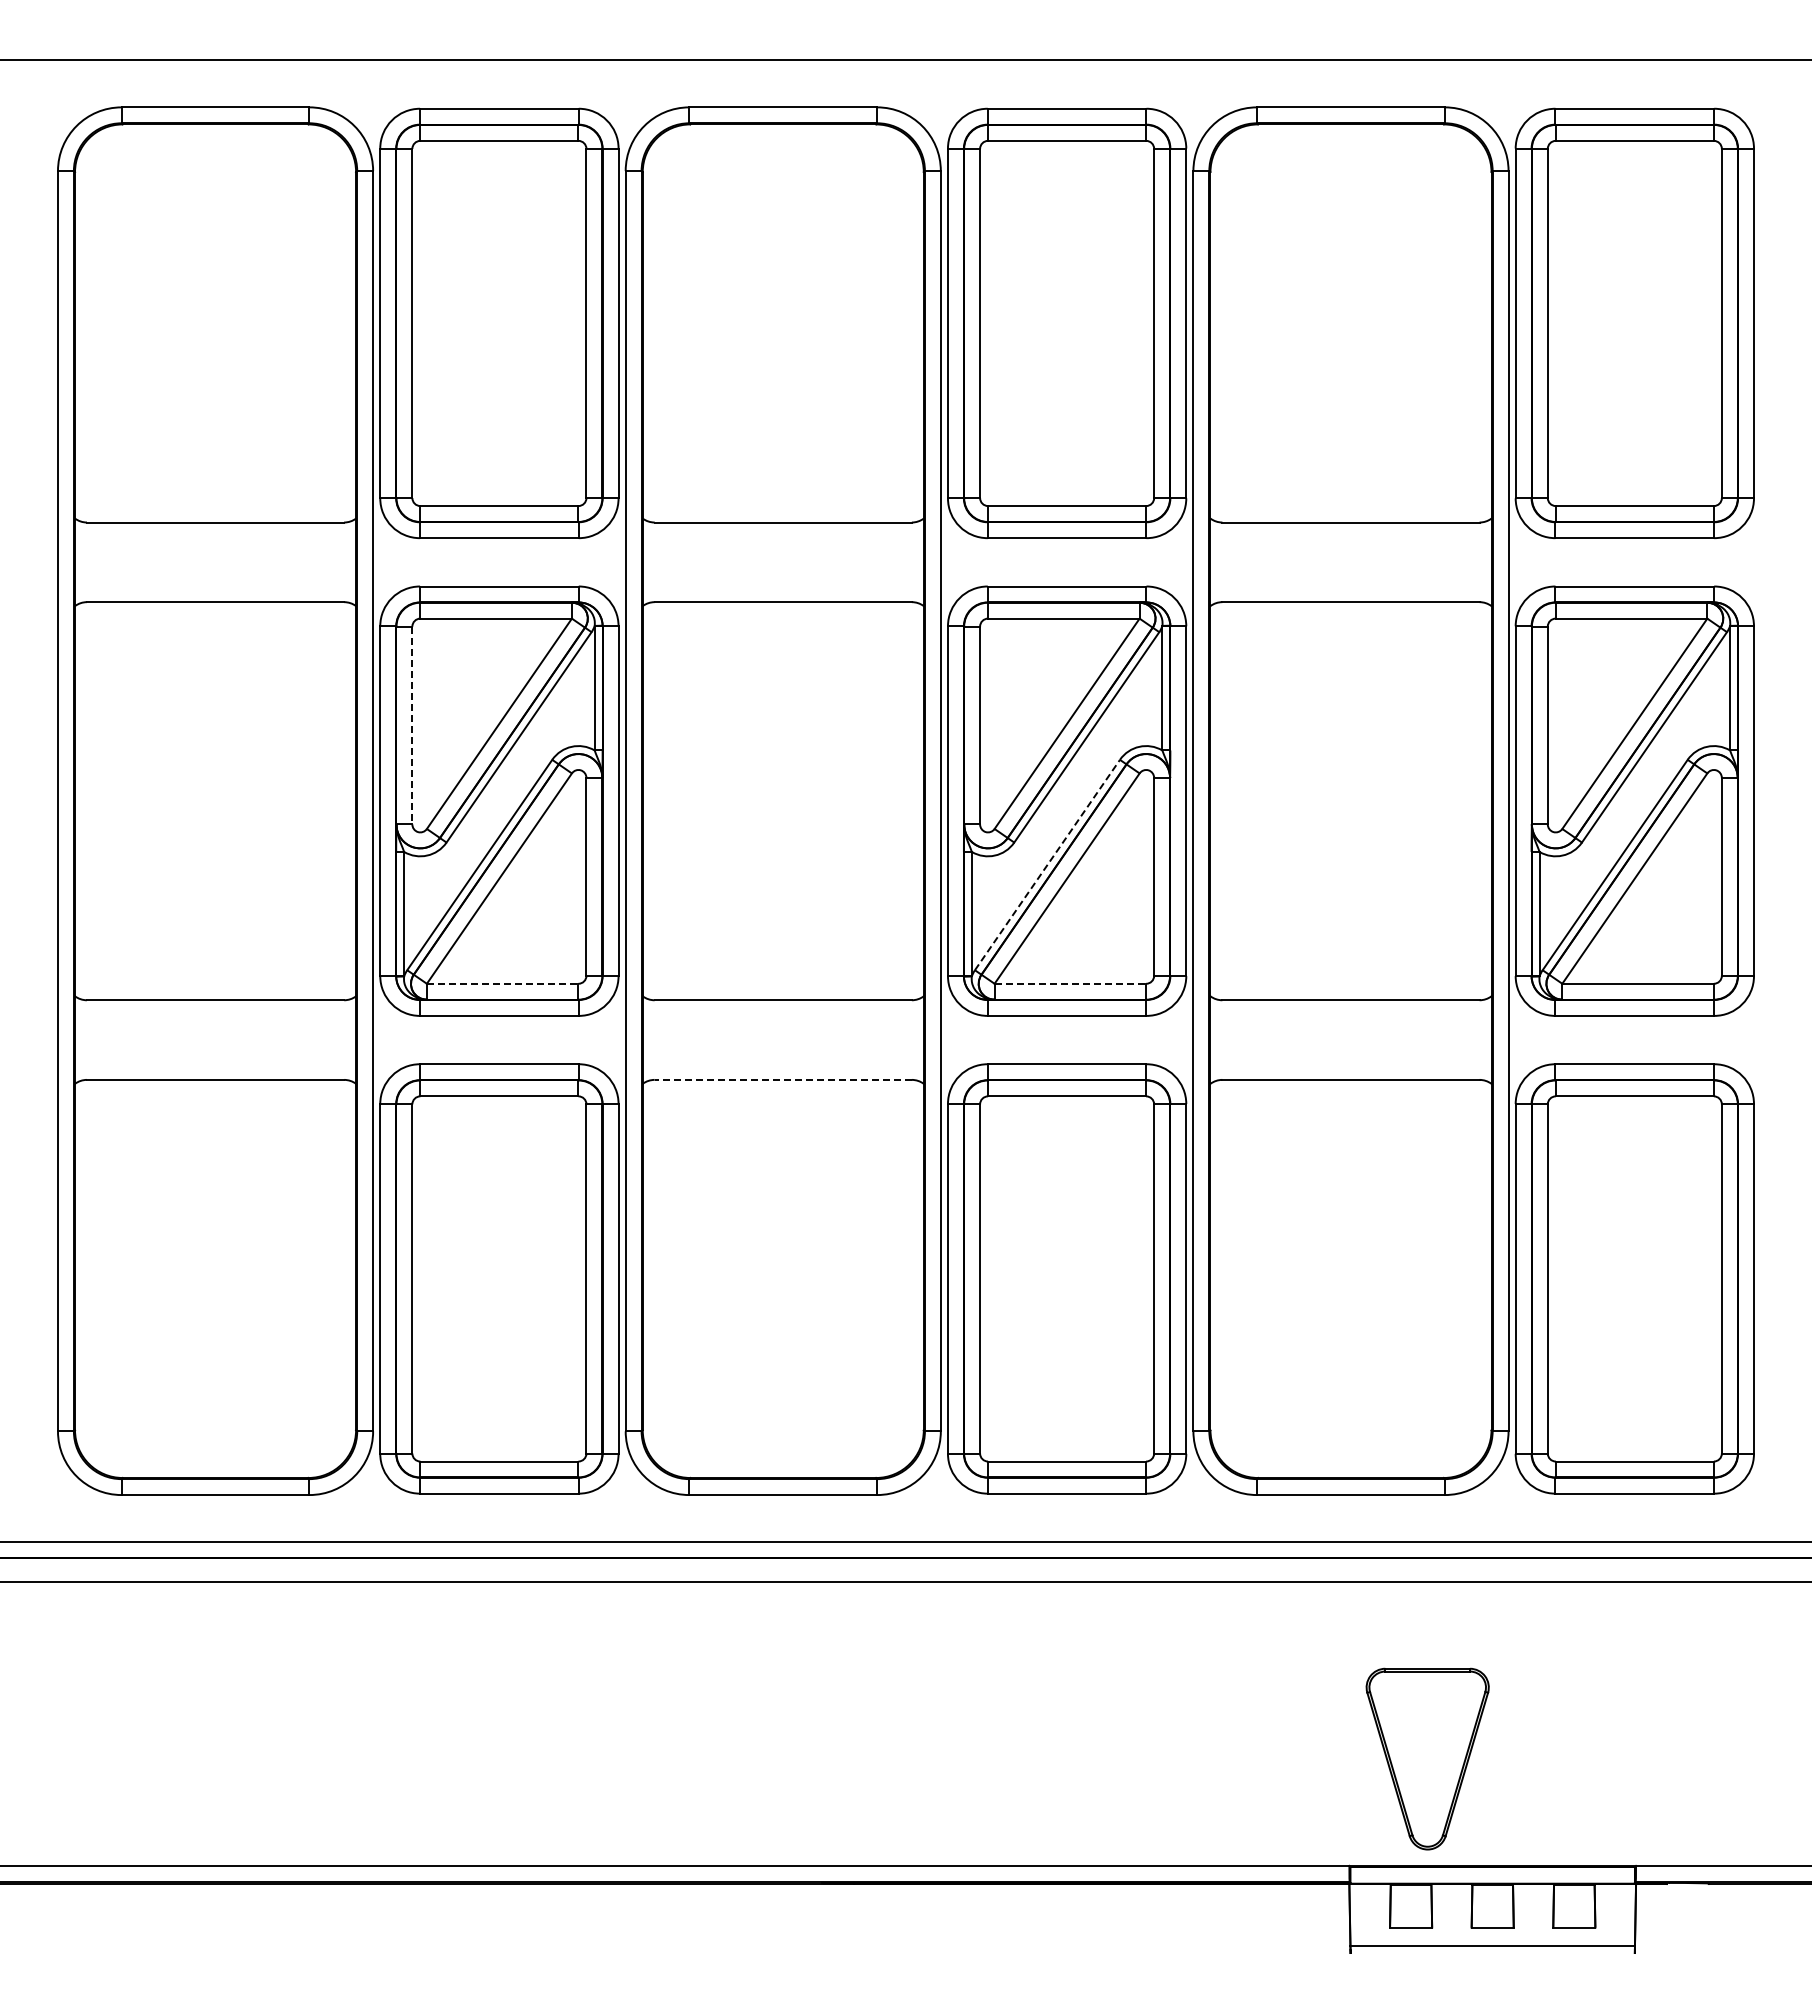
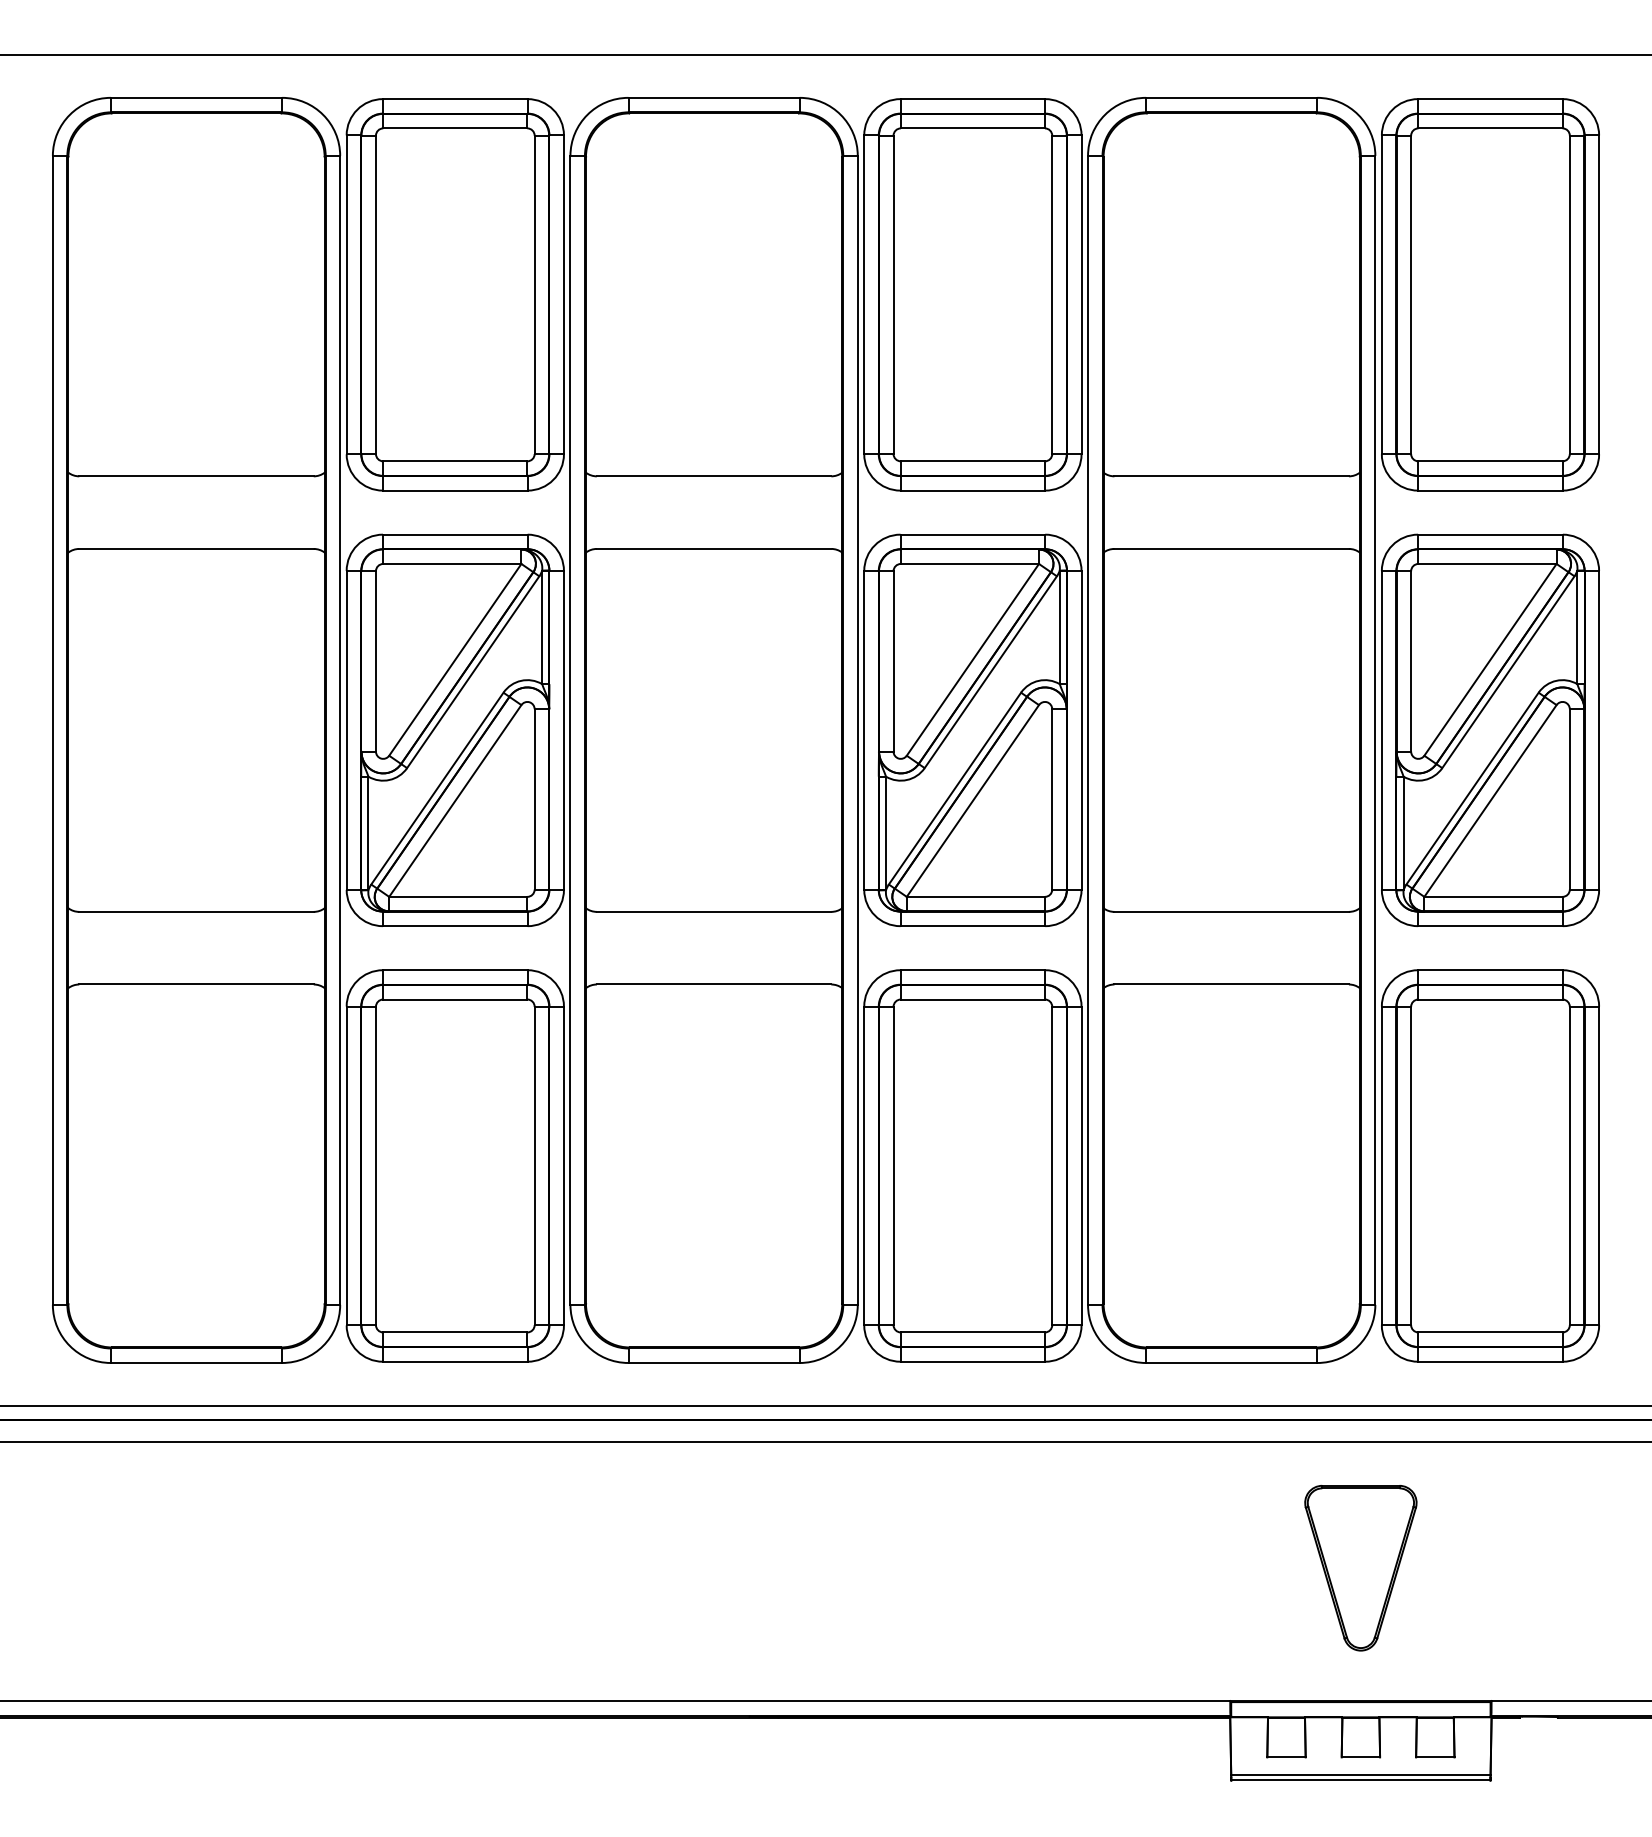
line: (412, 725) -> (376, 661), dashed -> solid
line: (1047, 865) -> (955, 789), dashed -> solid
line: (502, 983) -> (458, 896), dashed -> solid
line: (1070, 983) -> (975, 896), dashed -> solid
line: (783, 1079) -> (714, 984), dashed -> solid
part: (1427, 1758) -> (1360, 1567), moved
line: (1492, 1952) -> (1360, 1780), added

